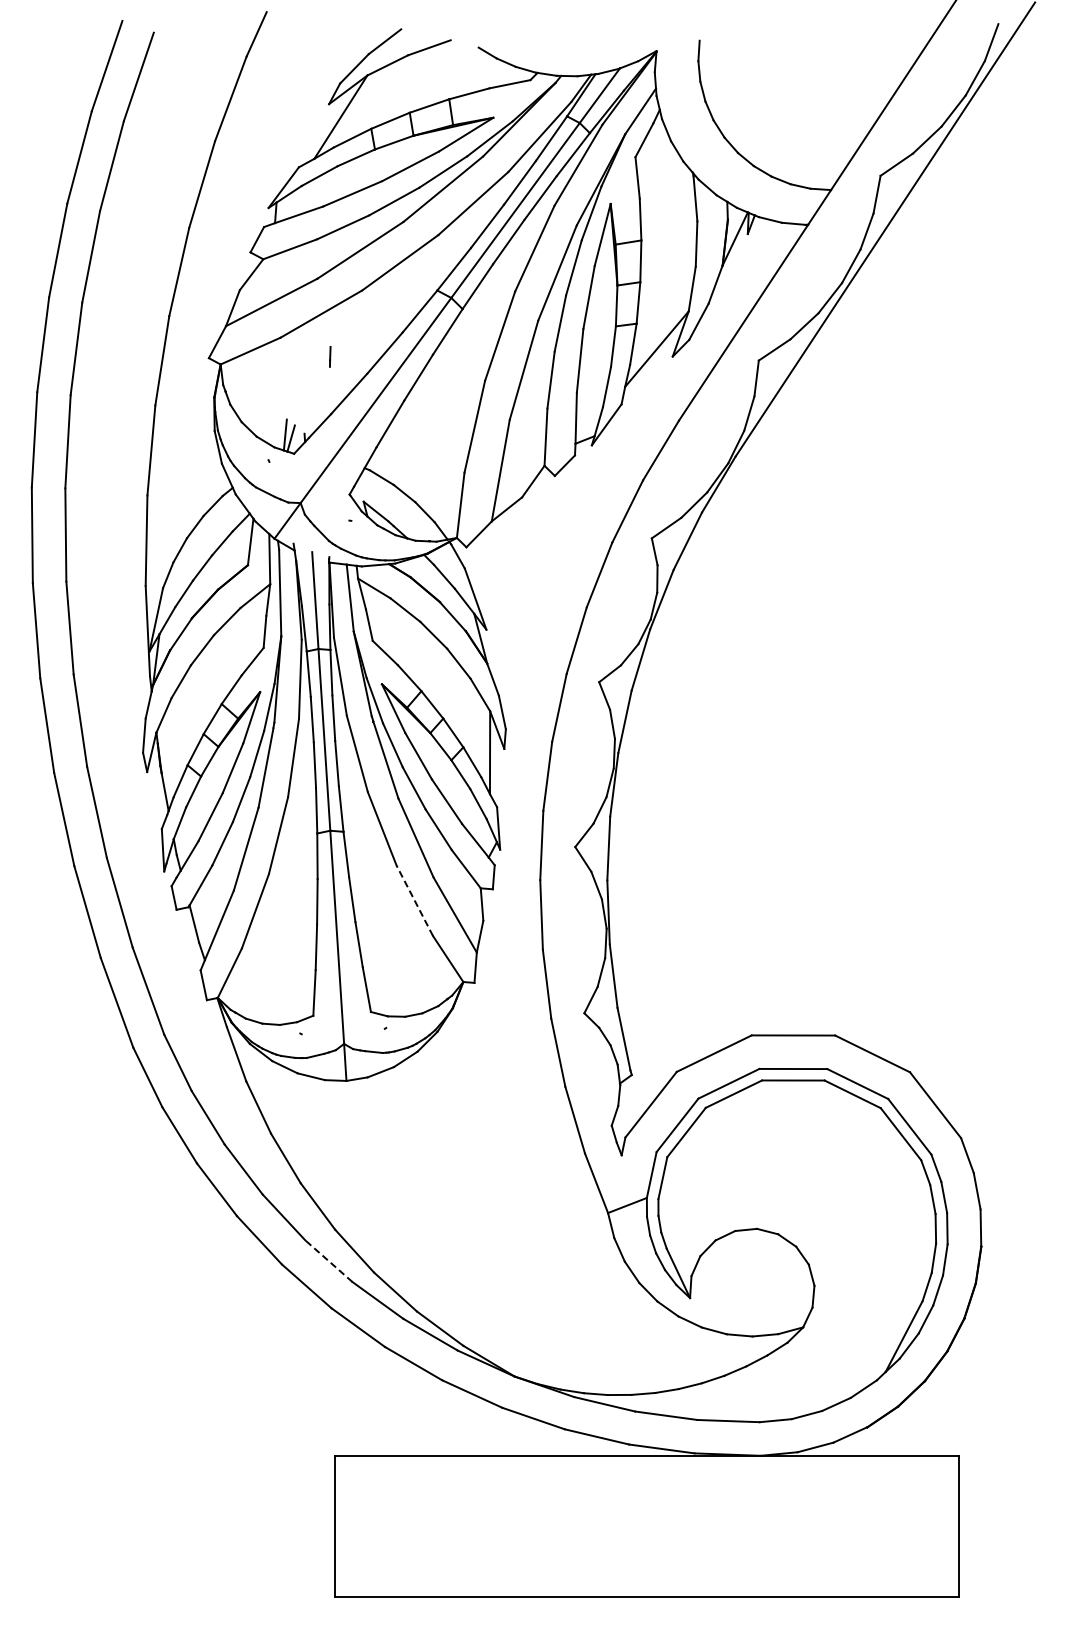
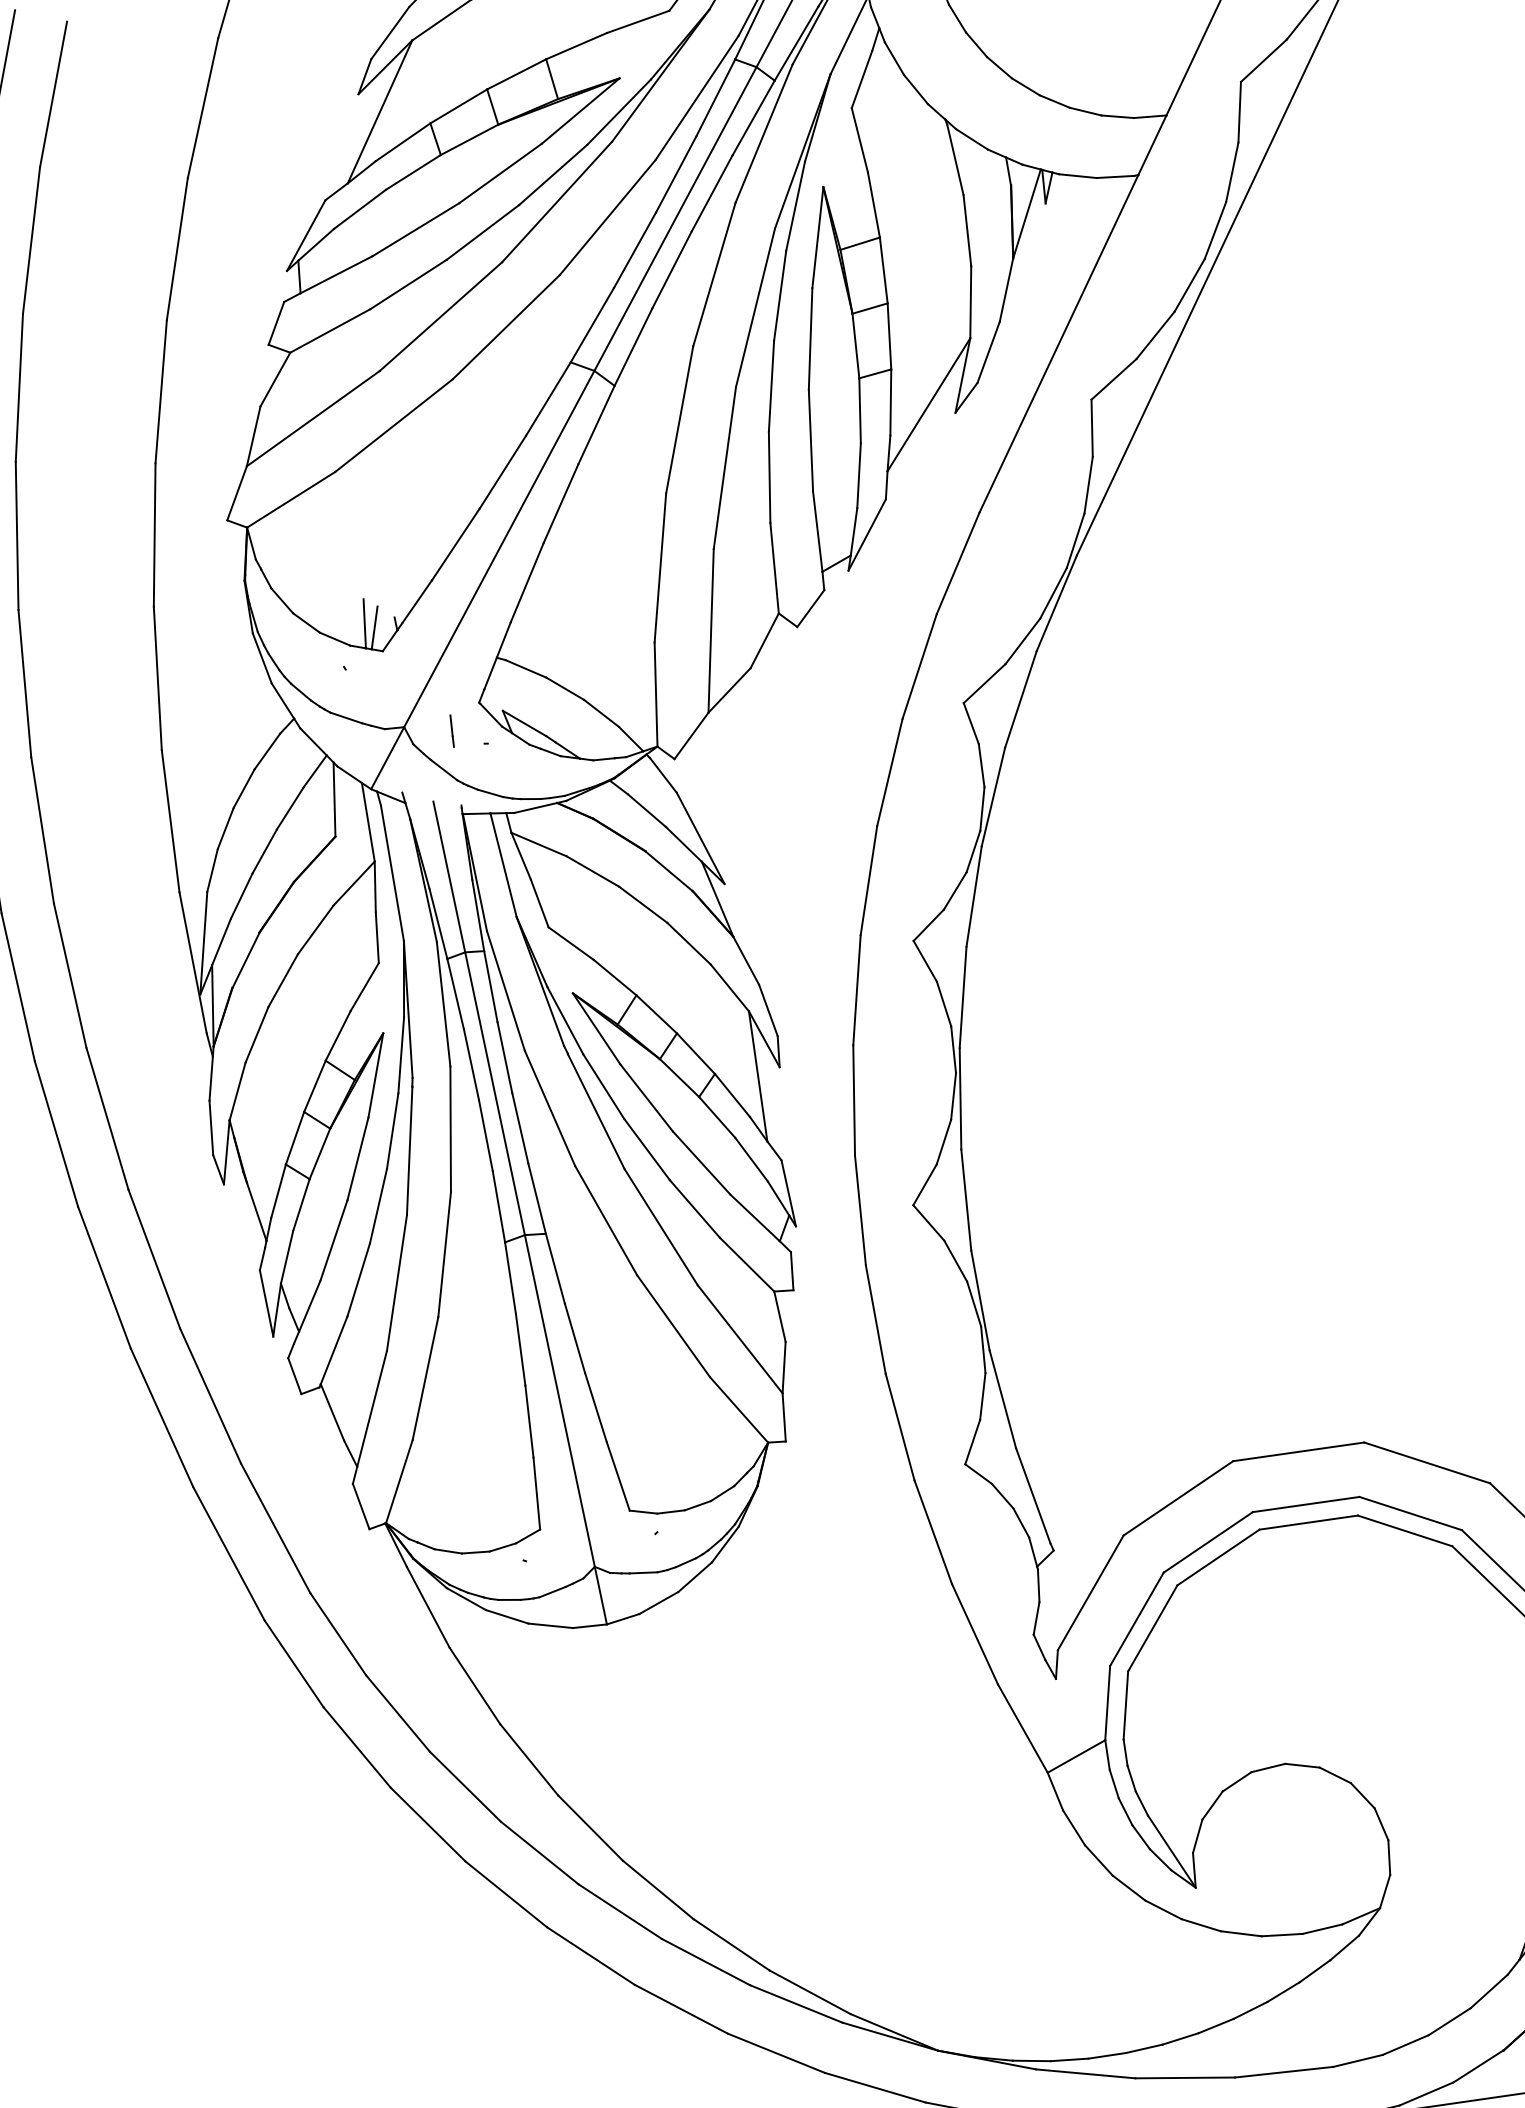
line: (330, 356) -> (452, 730), moved
line: (414, 900) -> (672, 1325), dashed -> solid
line: (328, 1260) -> (619, 1910), dashed -> solid

